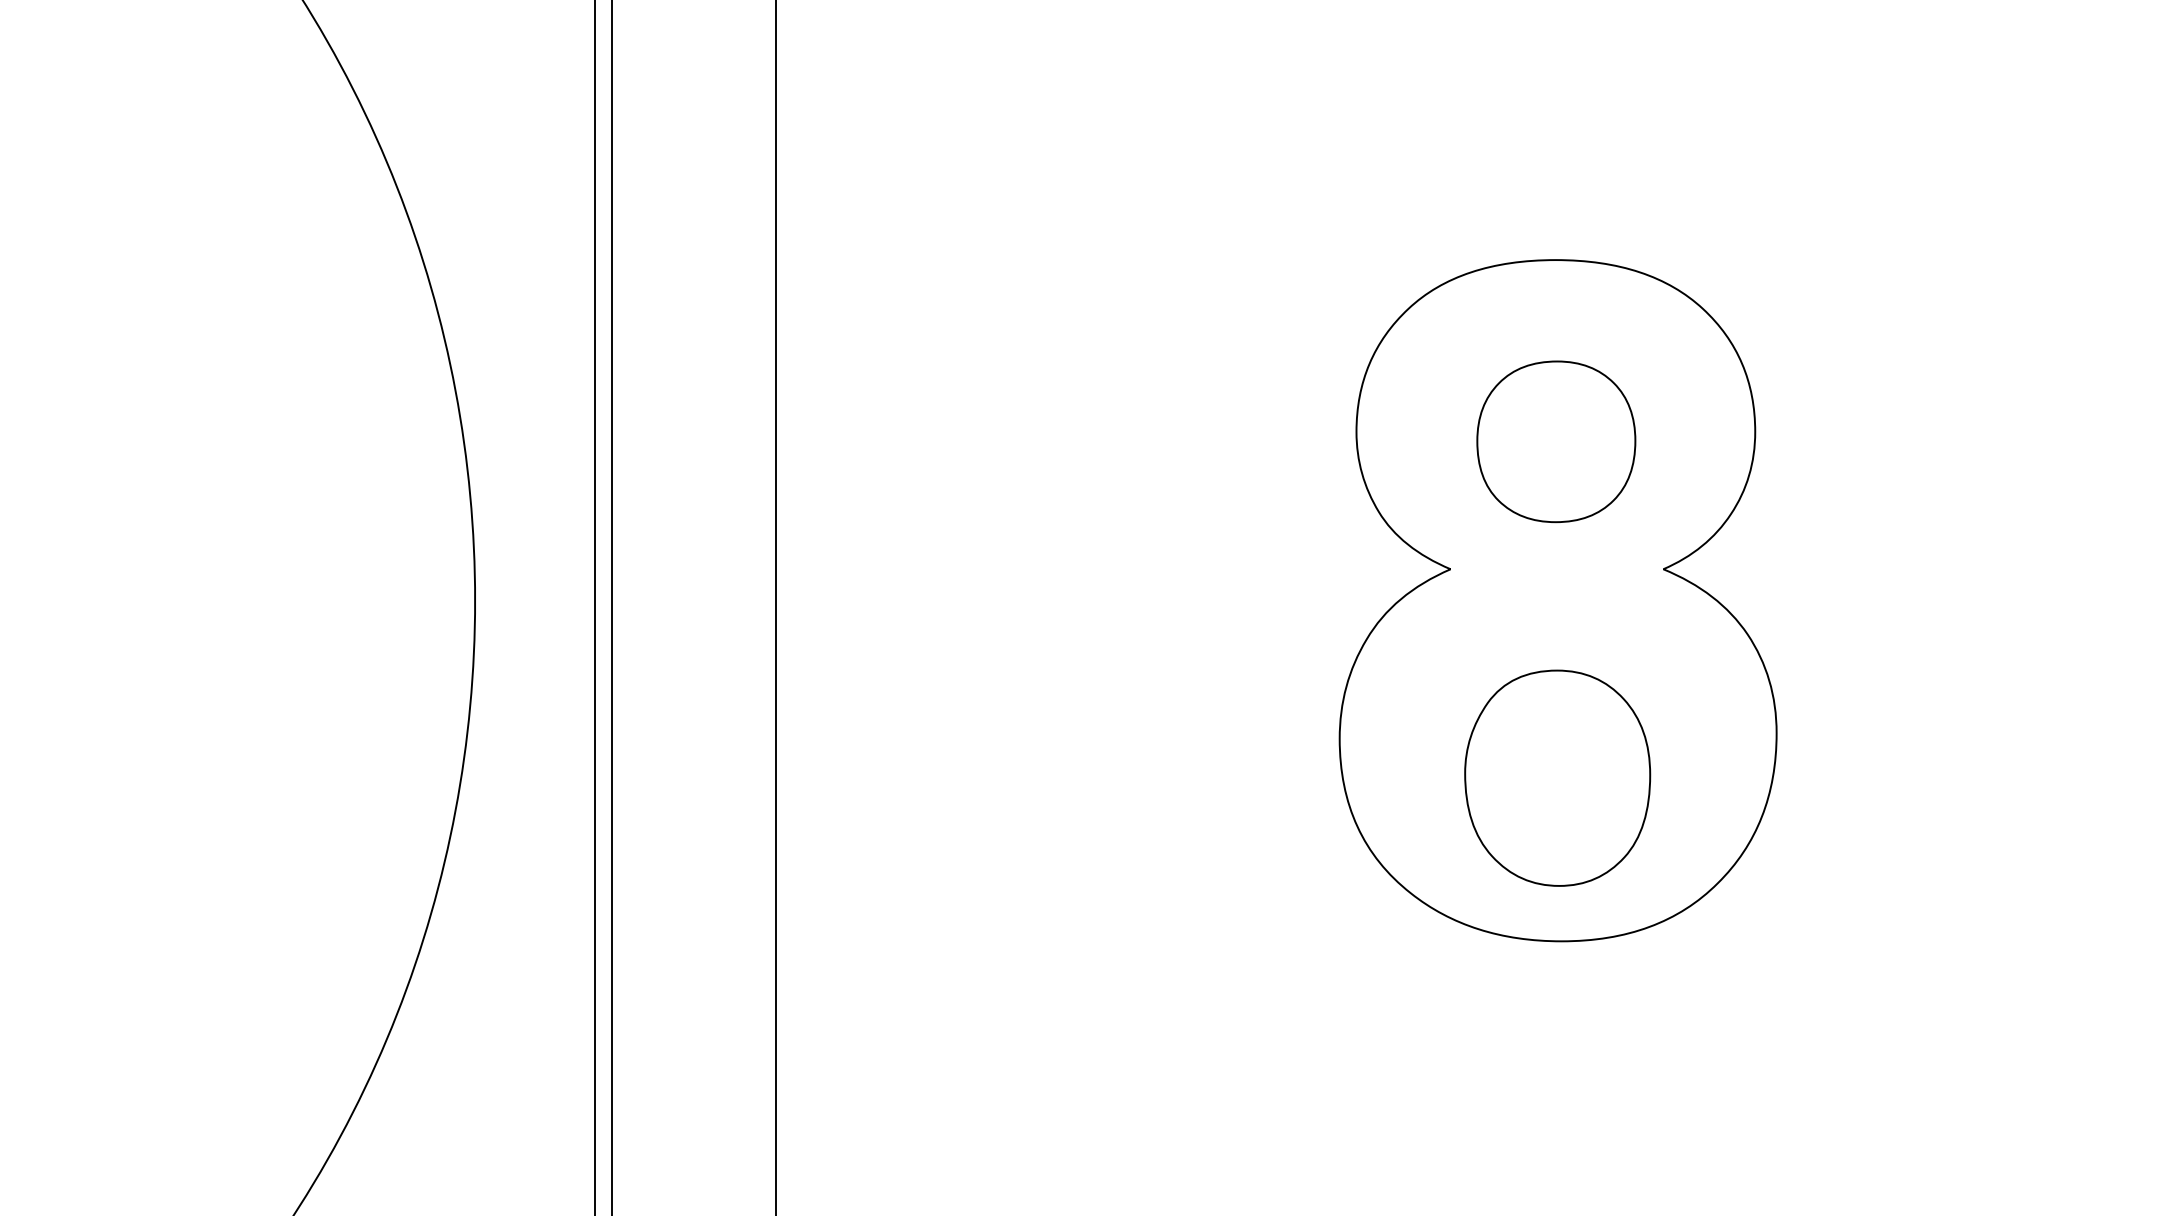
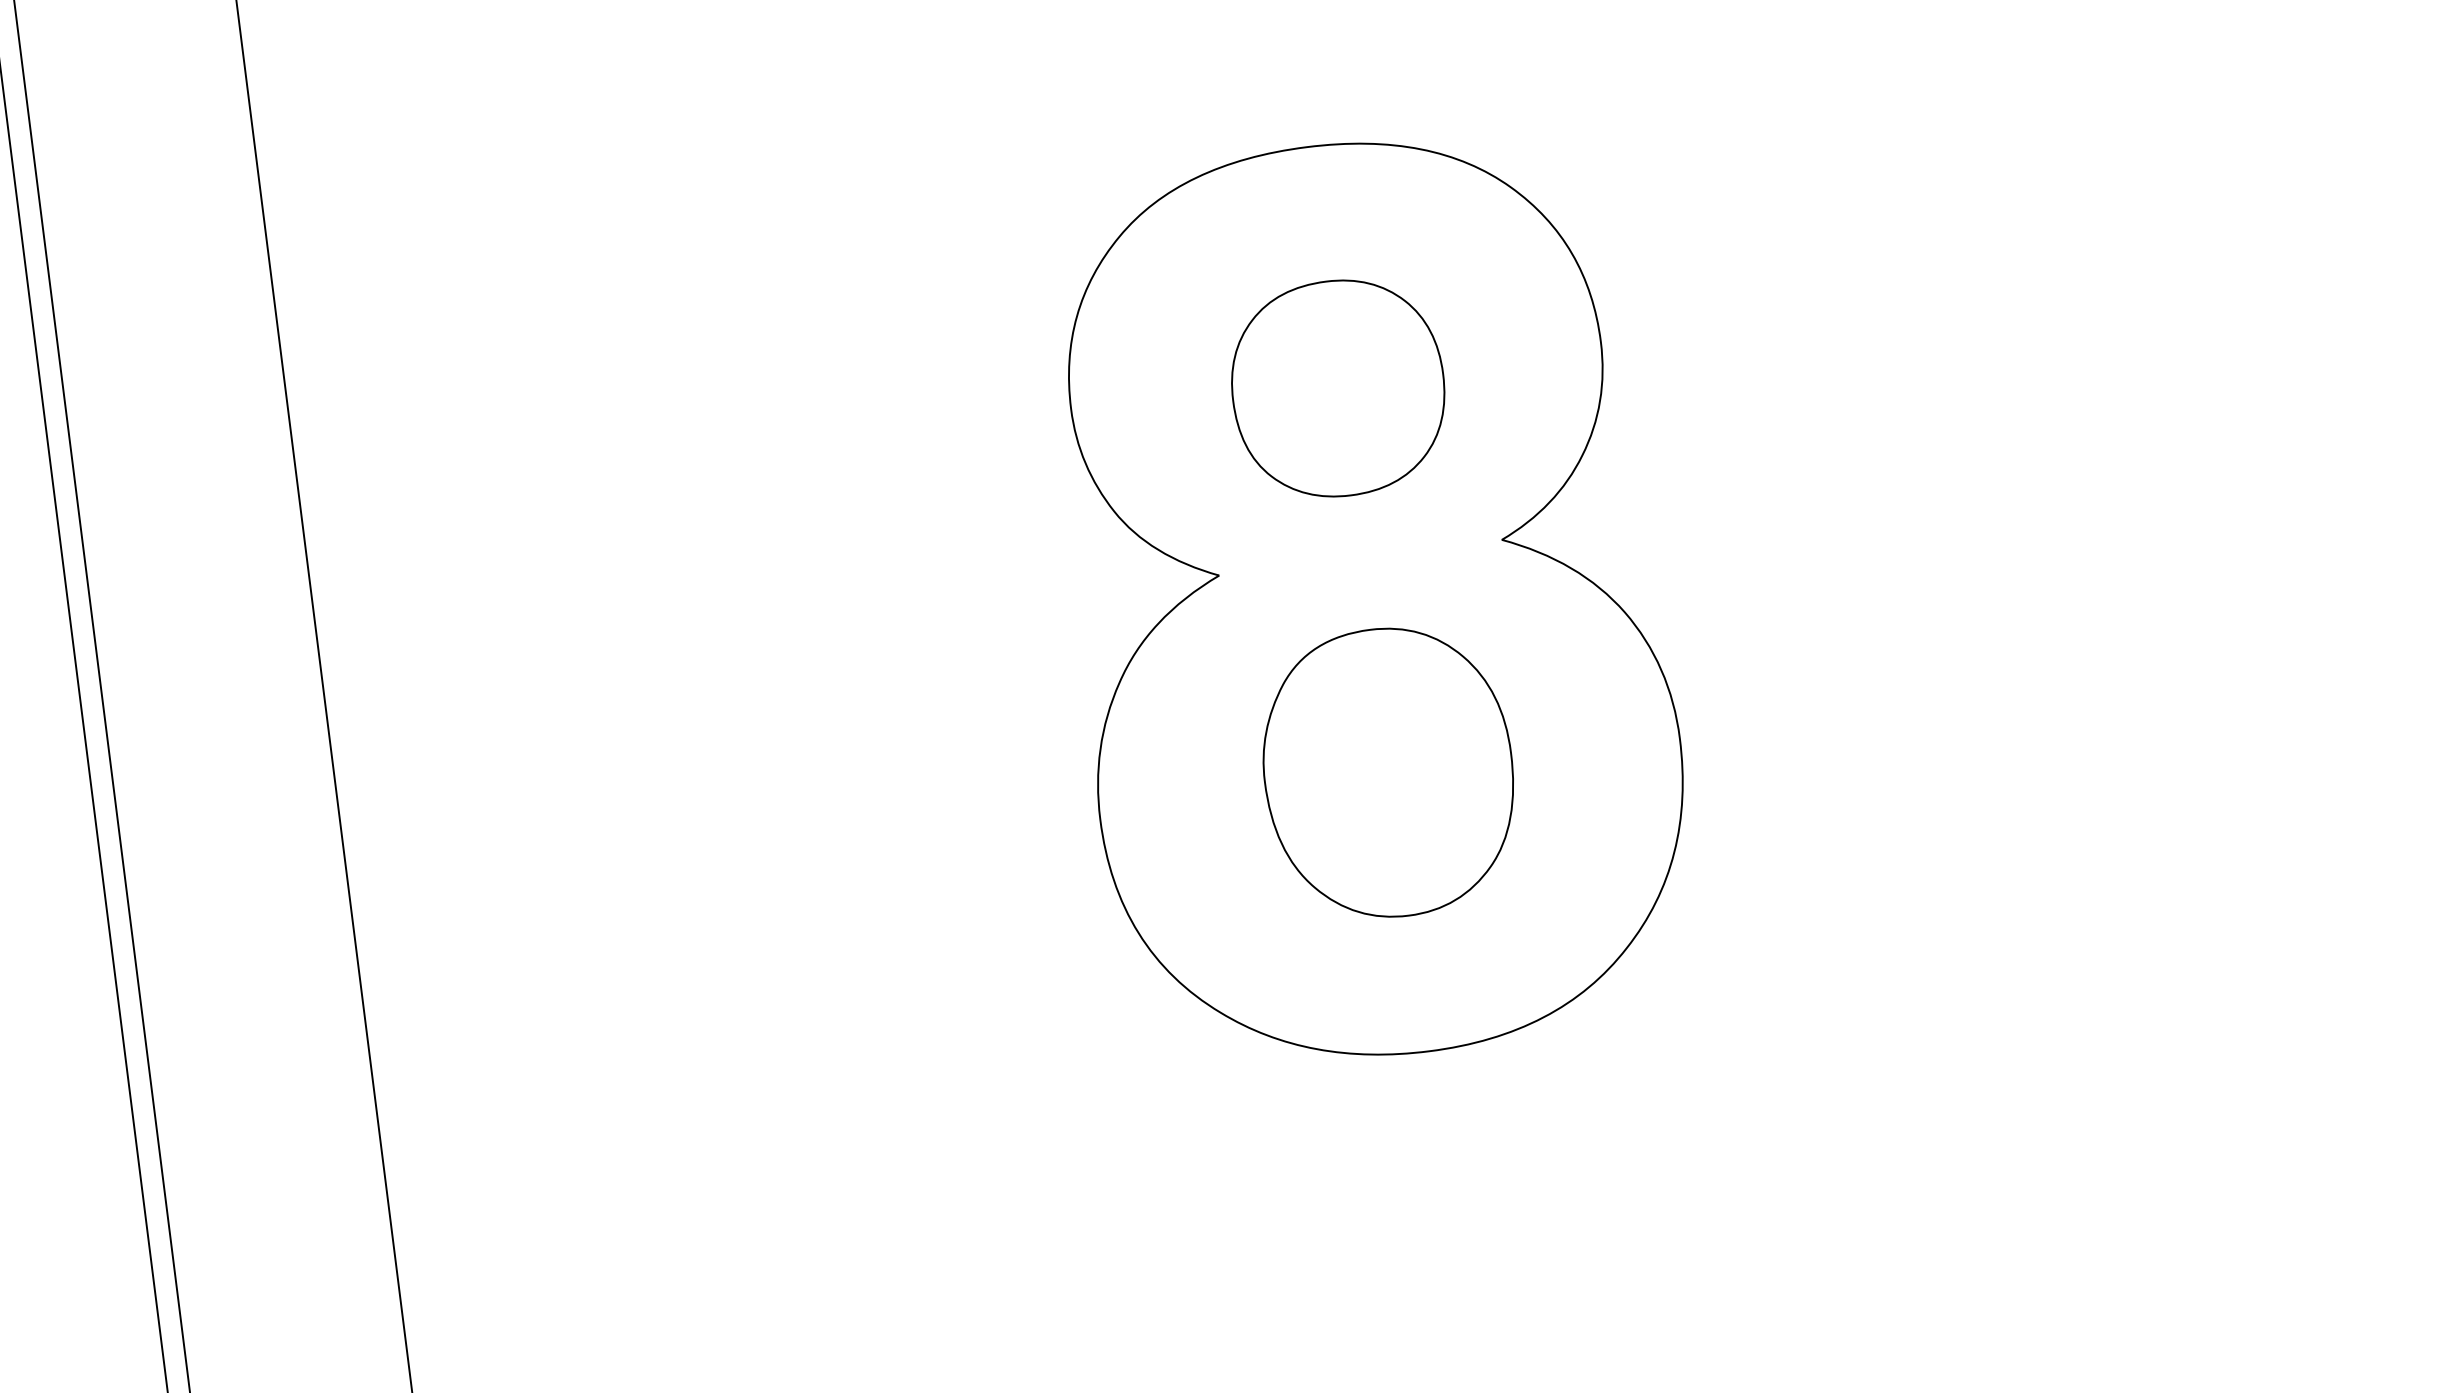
part: (1557, 777) -> (1388, 771), moved

